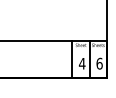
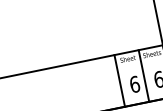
text: (81, 63) -> (133, 84), 4 -> 6

